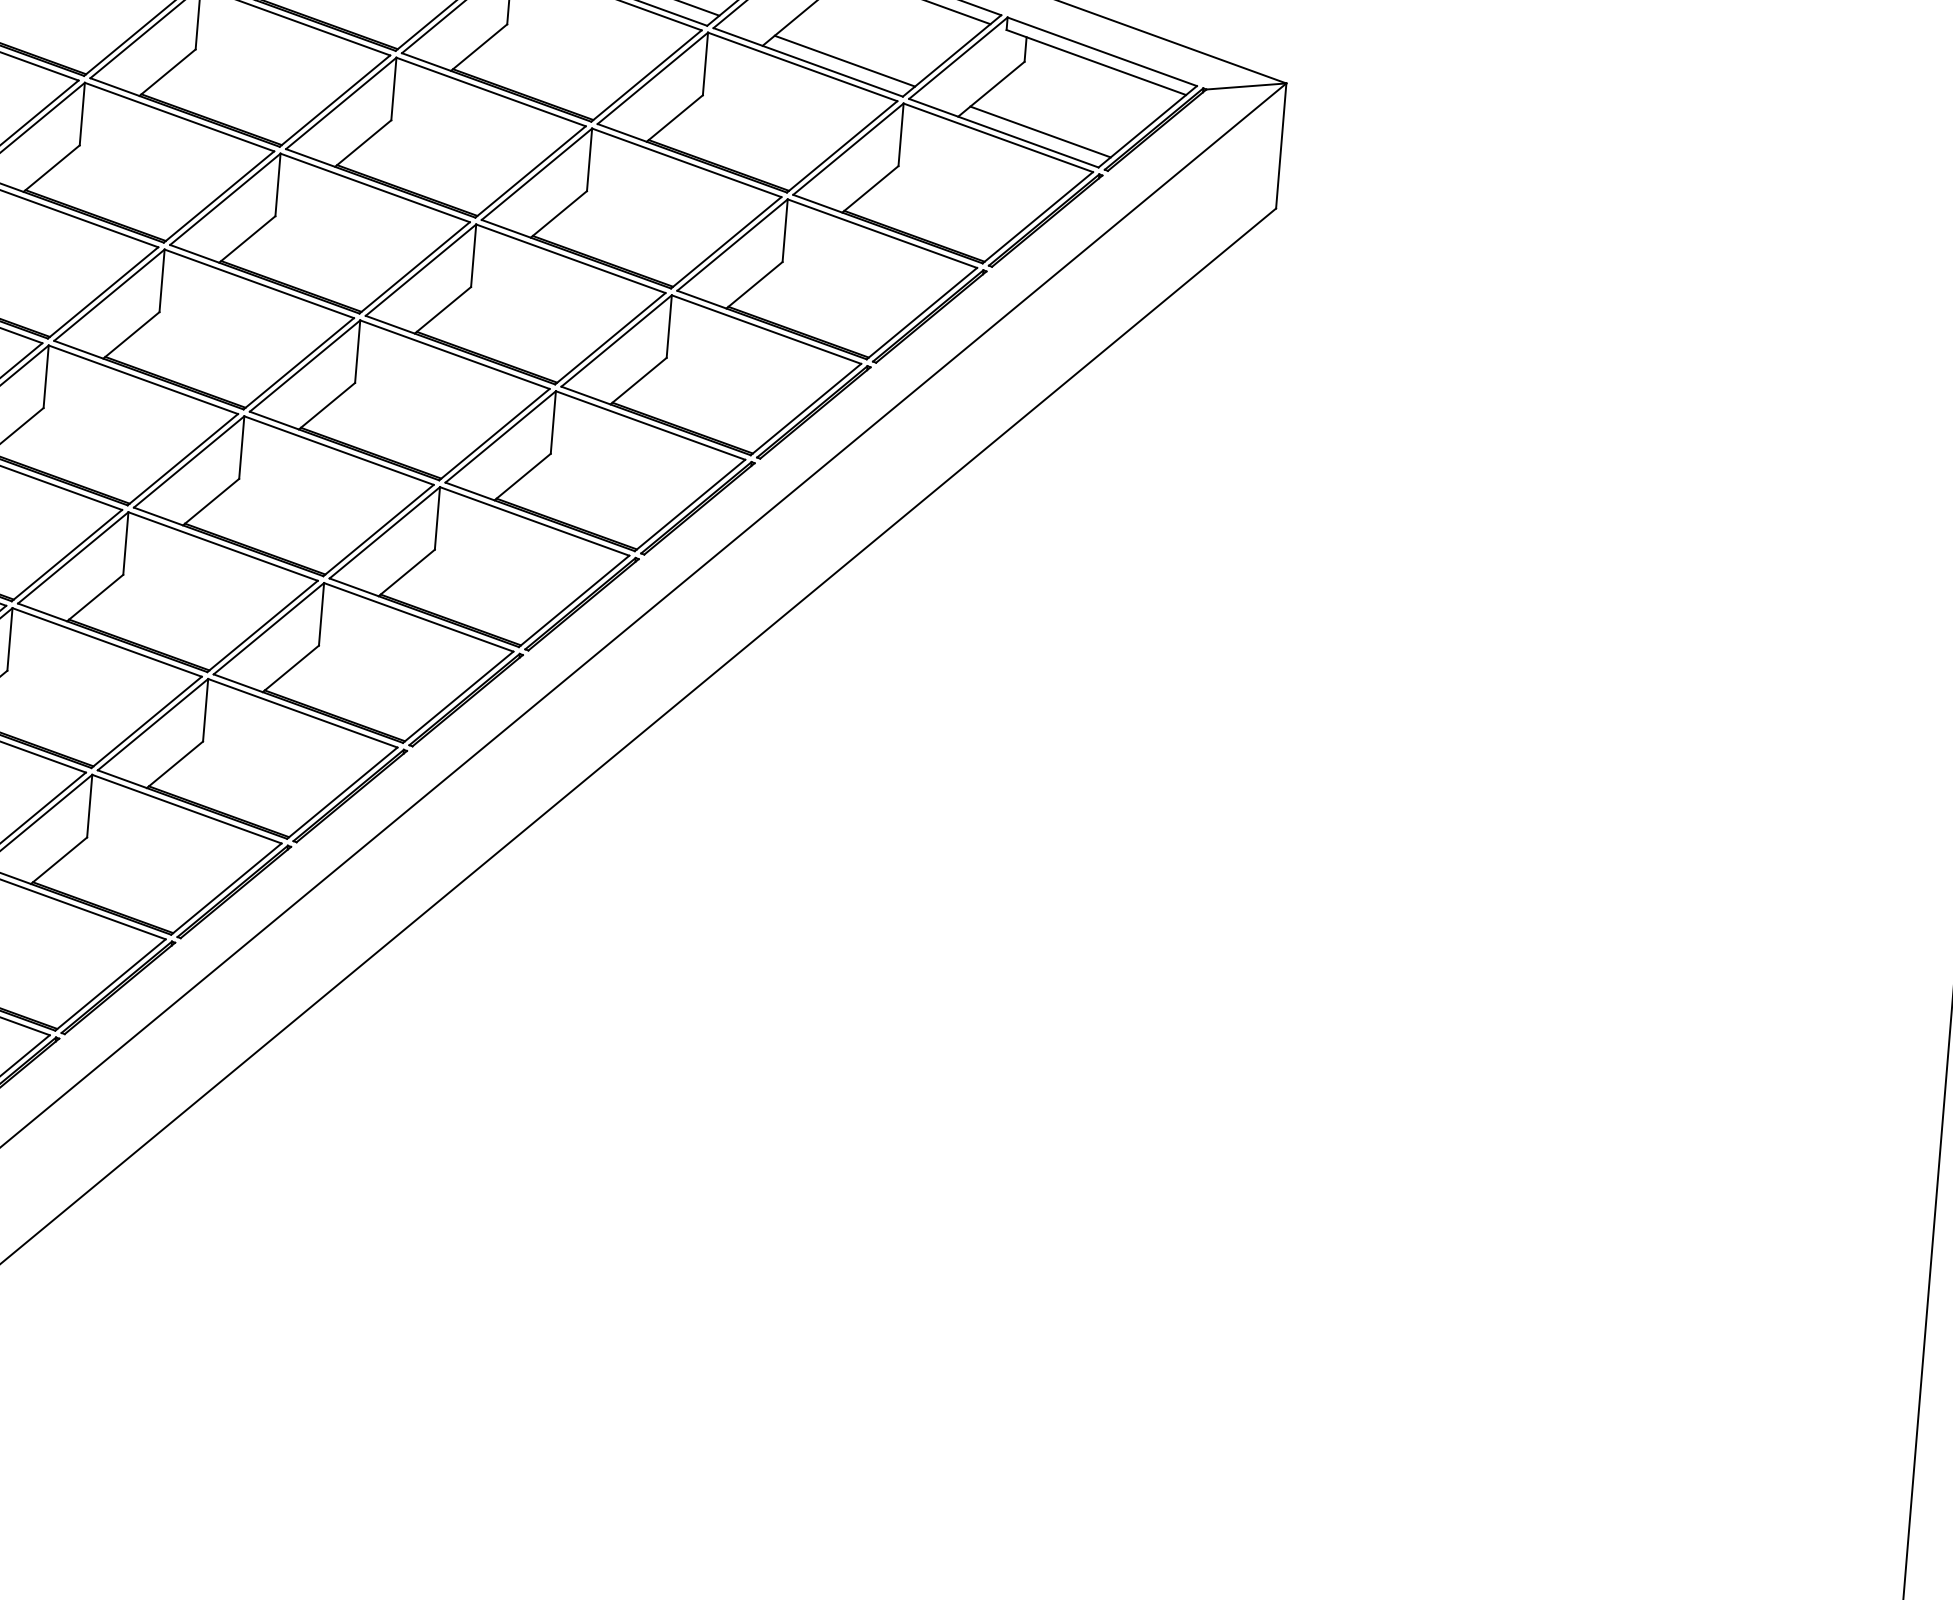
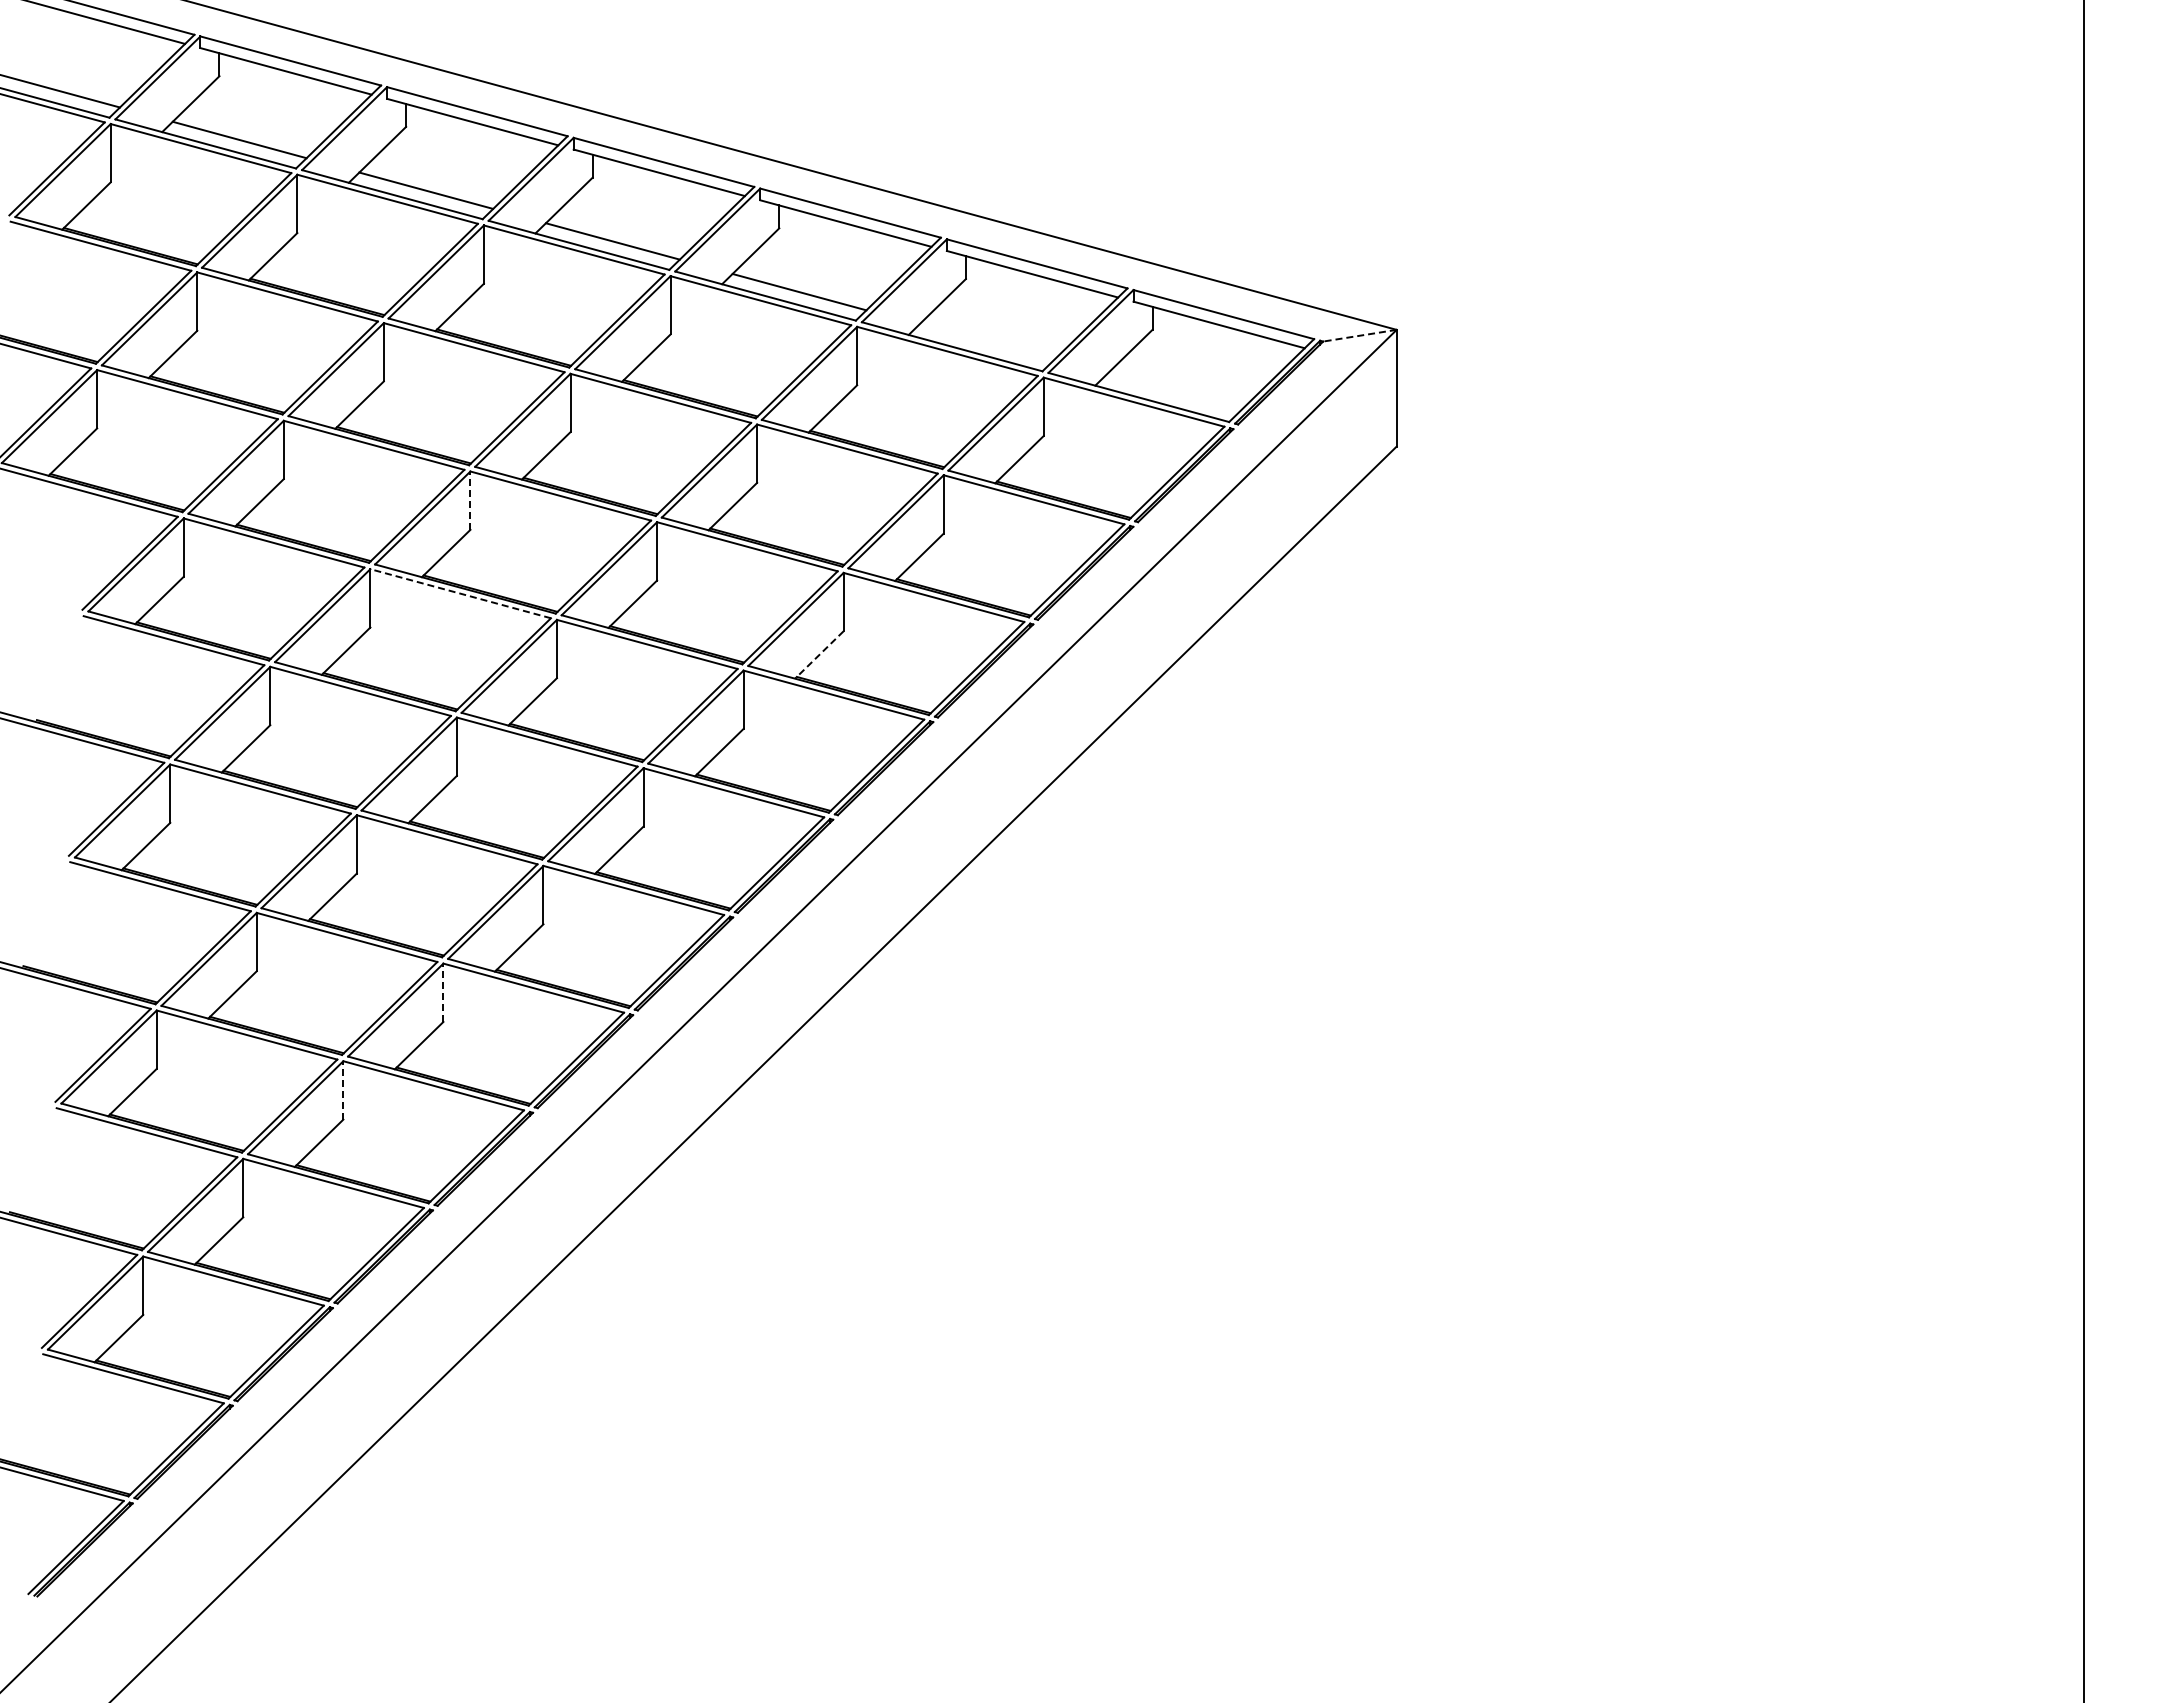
line: (845, 60) -> (986, 342), removed
line: (1245, 86) -> (1359, 335), solid -> dashed
line: (1040, 131) -> (1172, 393), removed
line: (278, 184) -> (470, 500), solid -> dashed
line: (259, 283) -> (460, 593), solid -> dashed
line: (638, 380) -> (819, 654), solid -> dashed
line: (205, 709) -> (443, 992), solid -> dashed
line: (89, 805) -> (343, 1089), solid -> dashed

